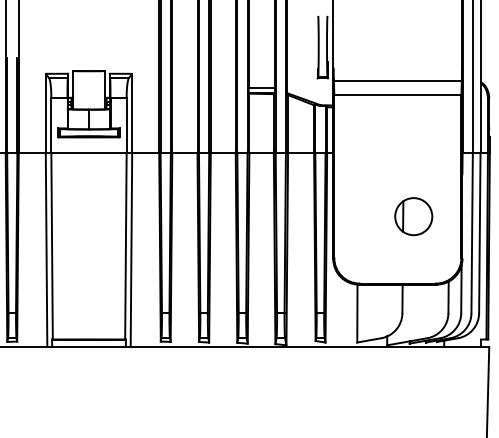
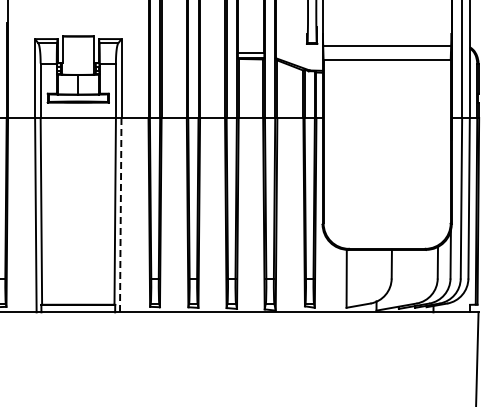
part: (413, 216) -> (402, 181), removed
line: (131, 250) -> (120, 215), solid -> dashed

